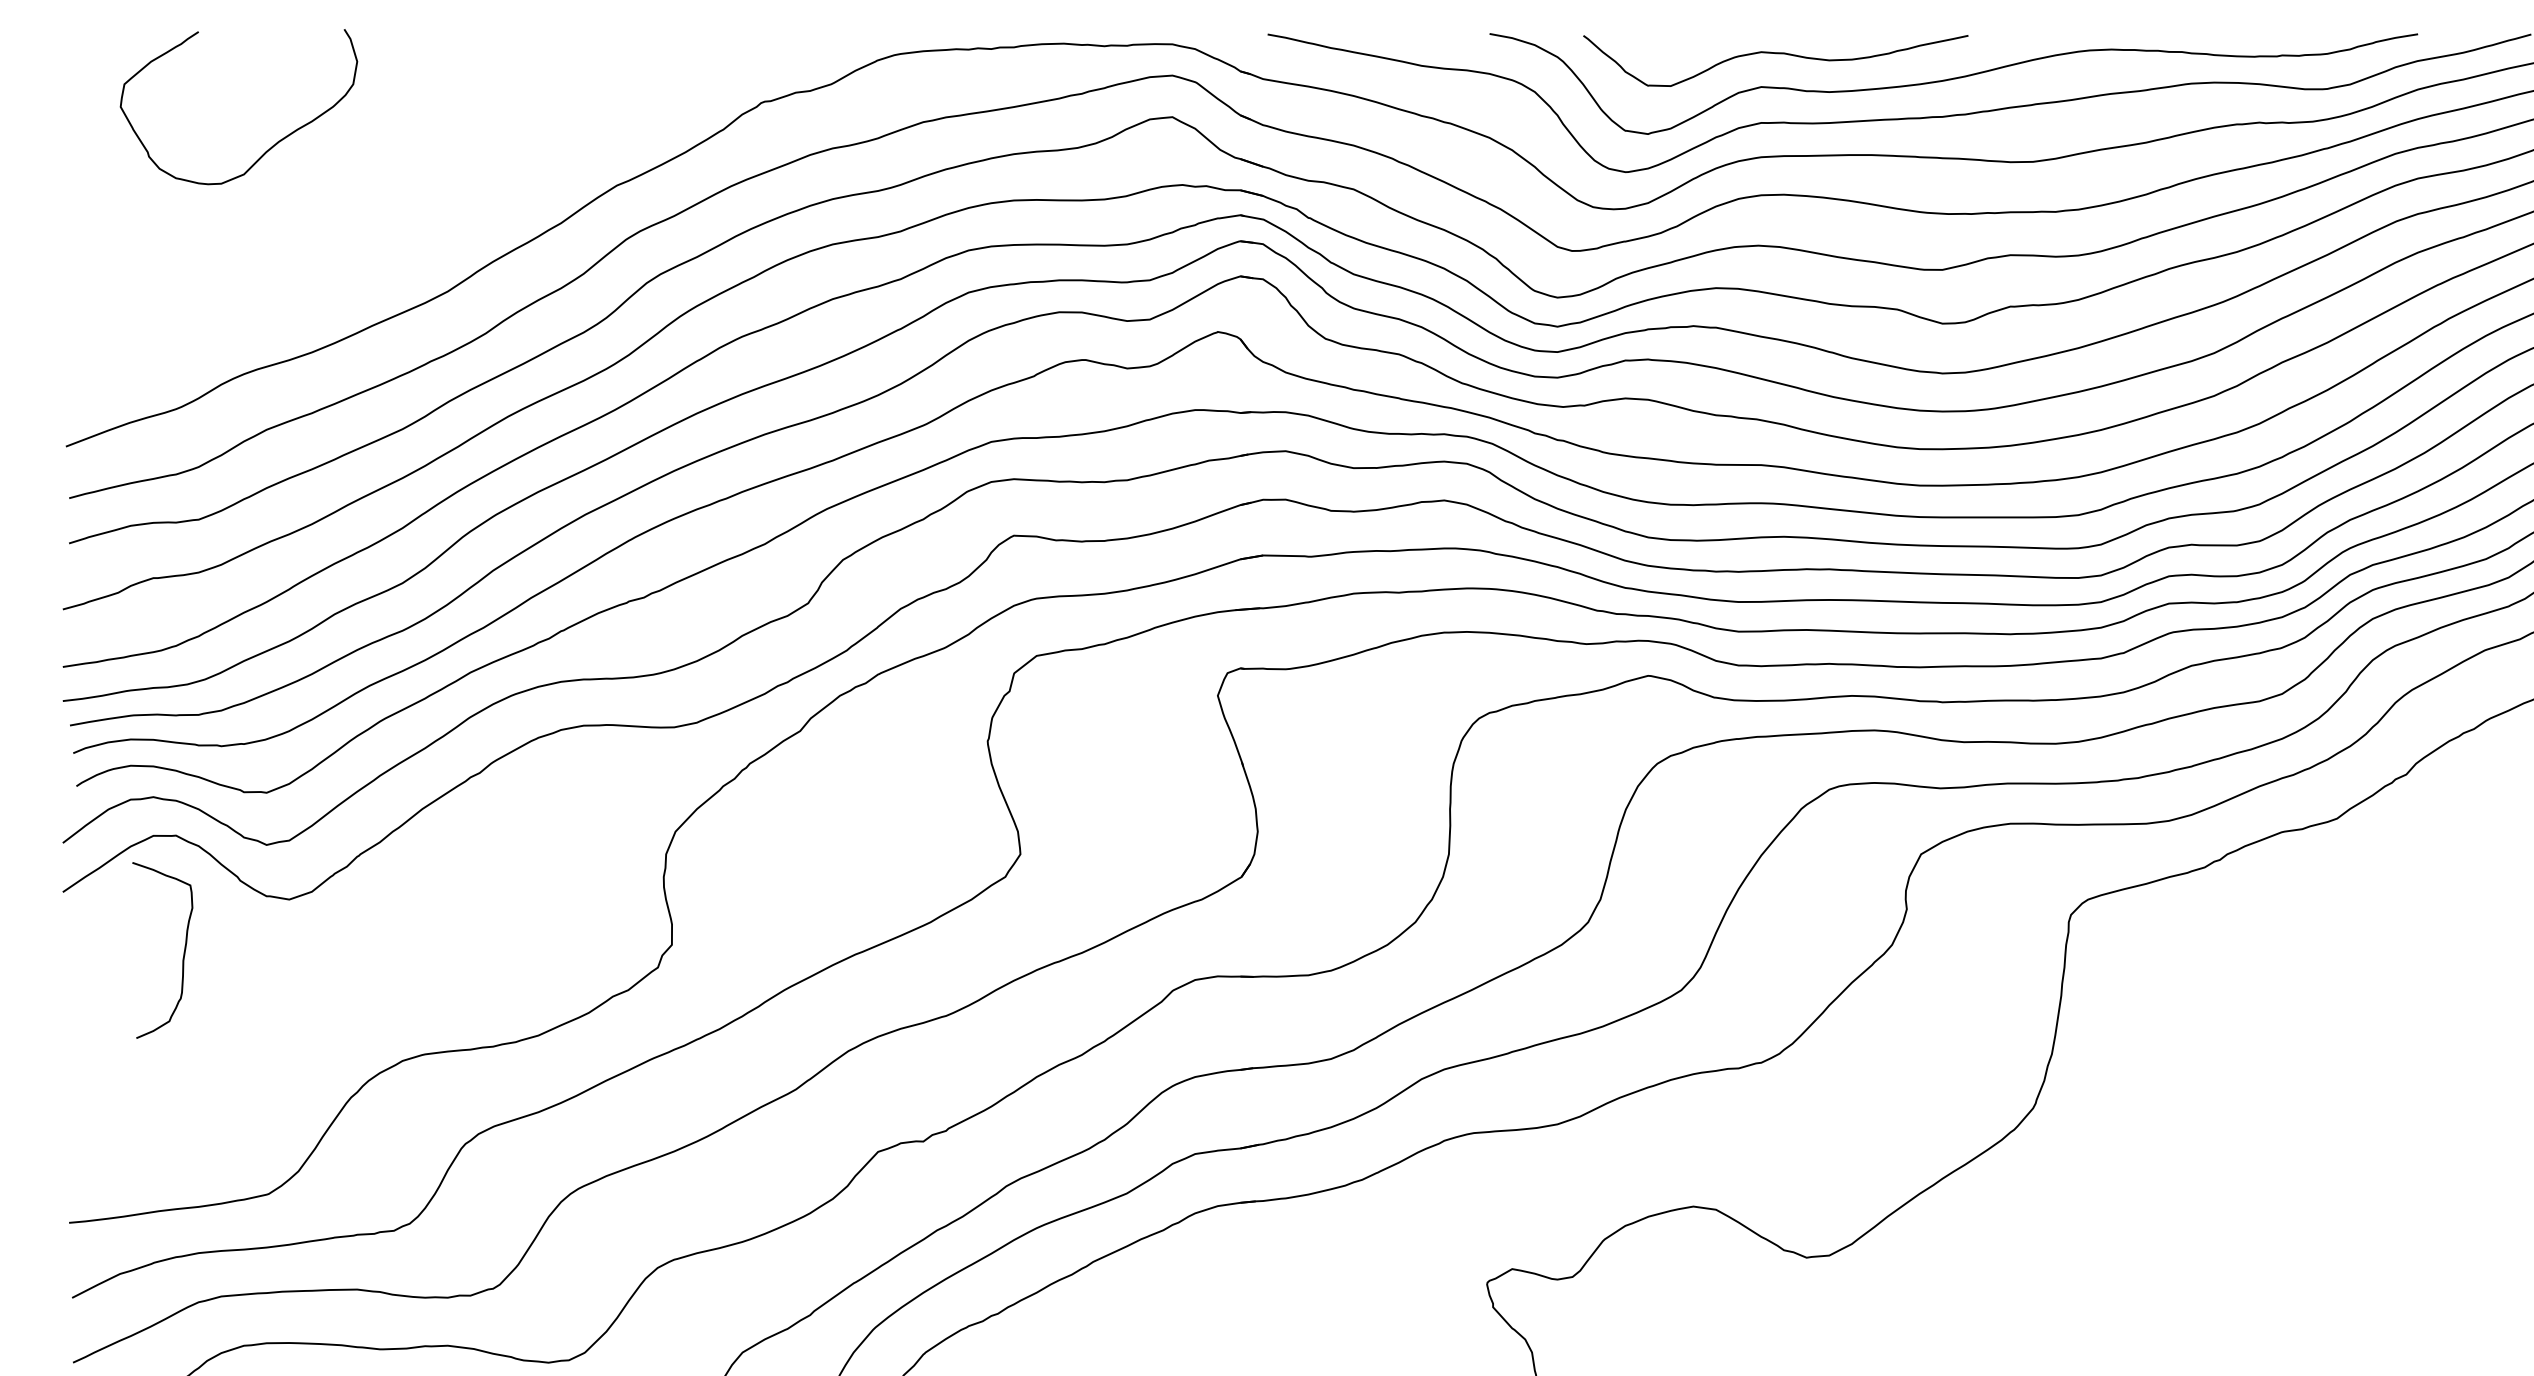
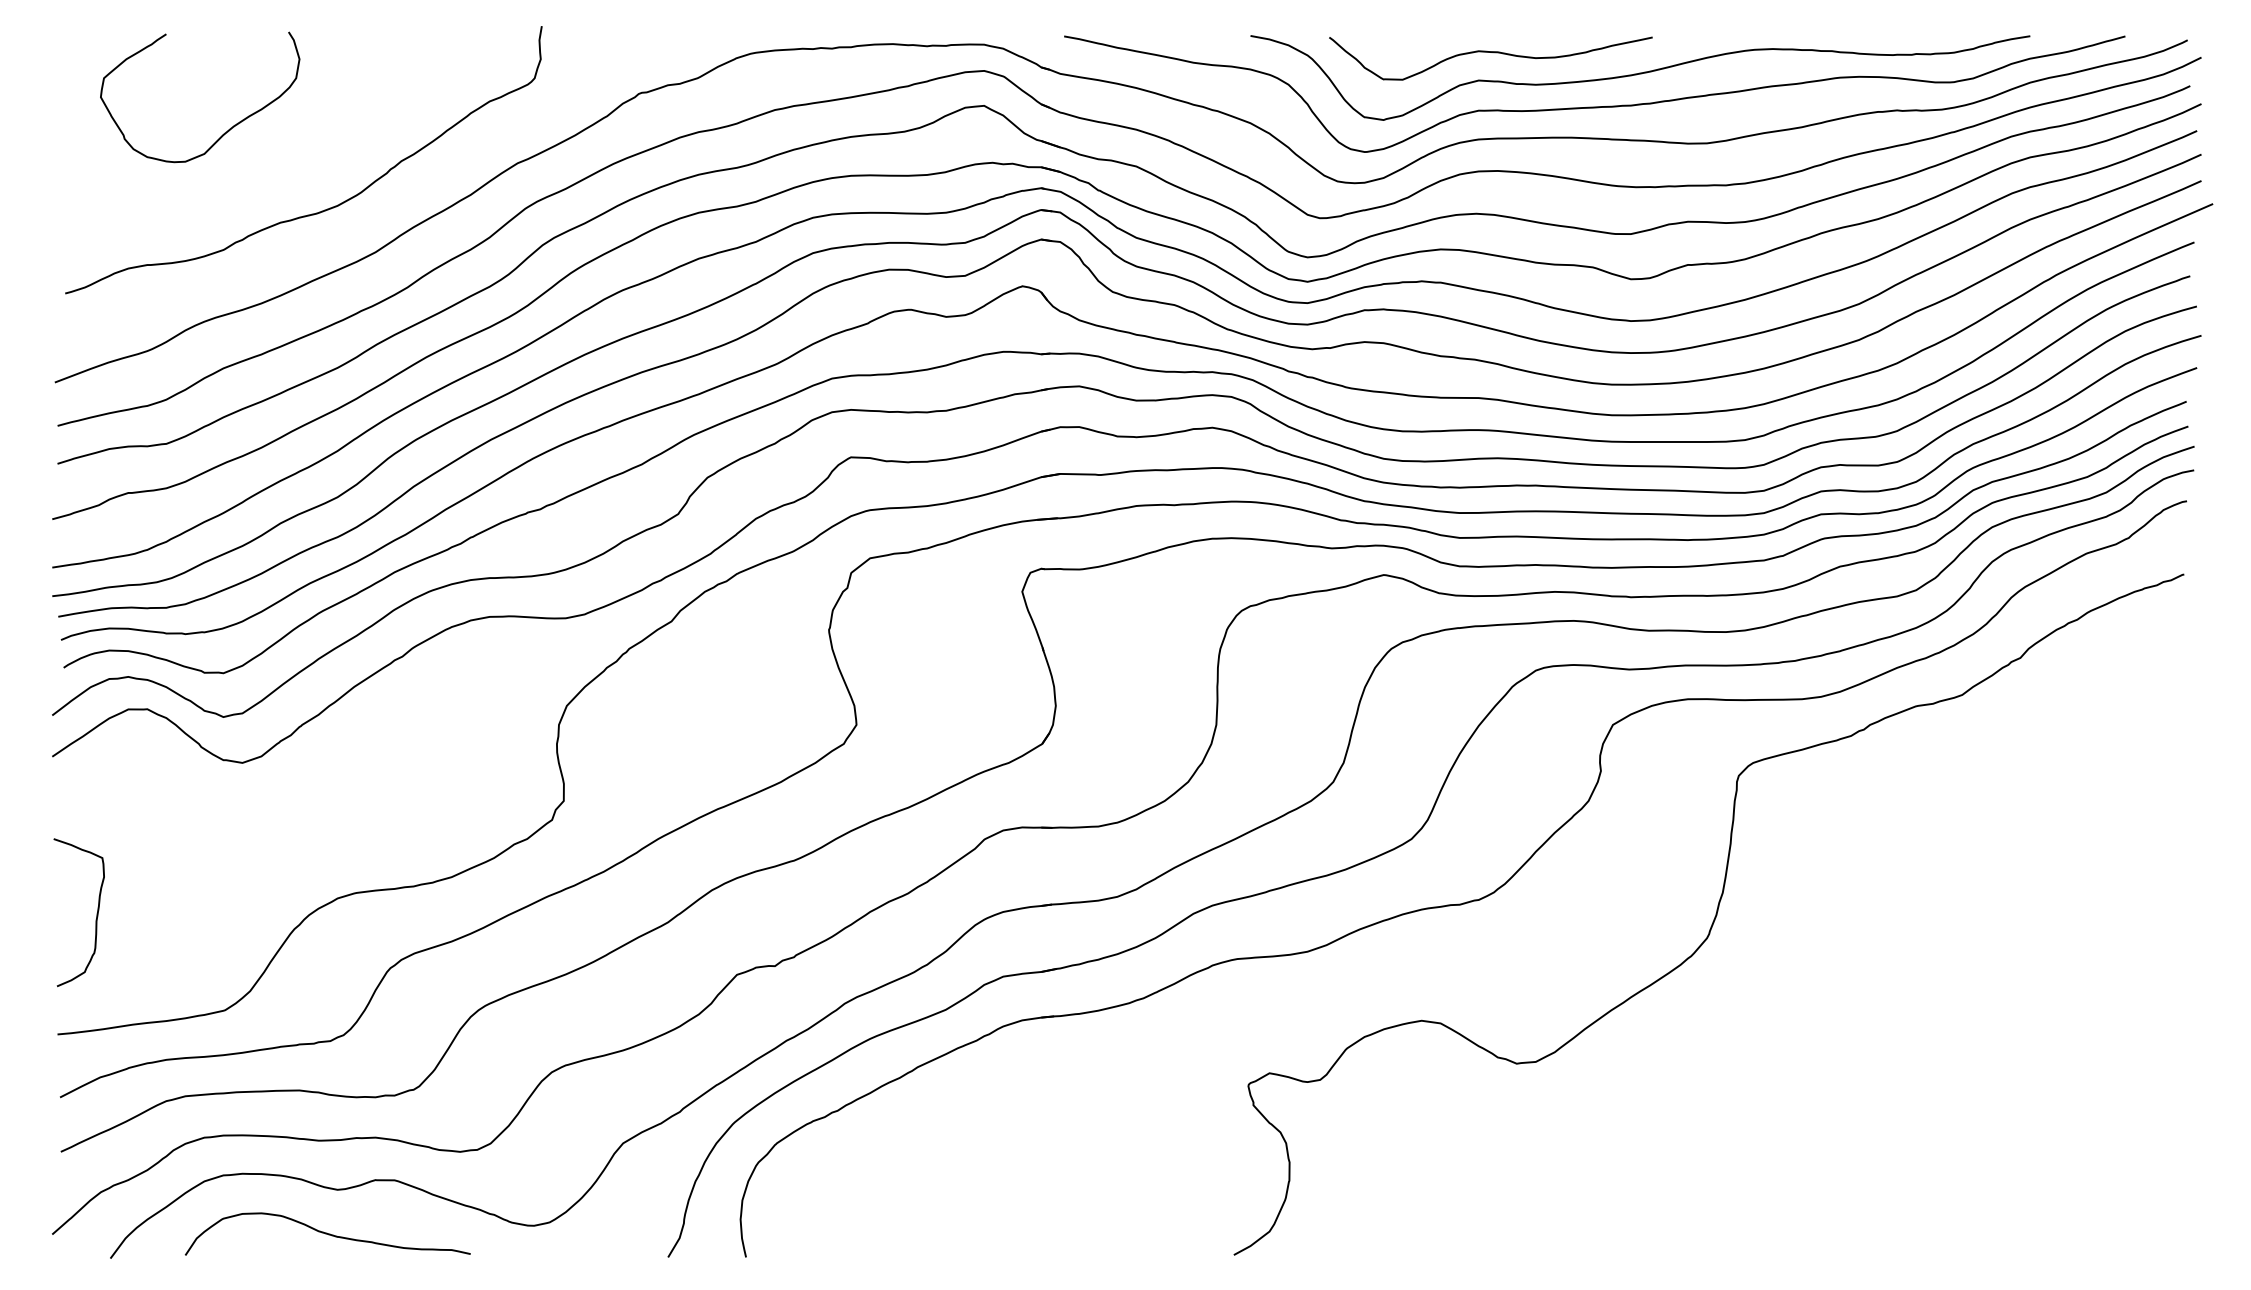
curve: (383, 241) -> (321, 210), added
curve: (183, 951) -> (96, 913), moved

